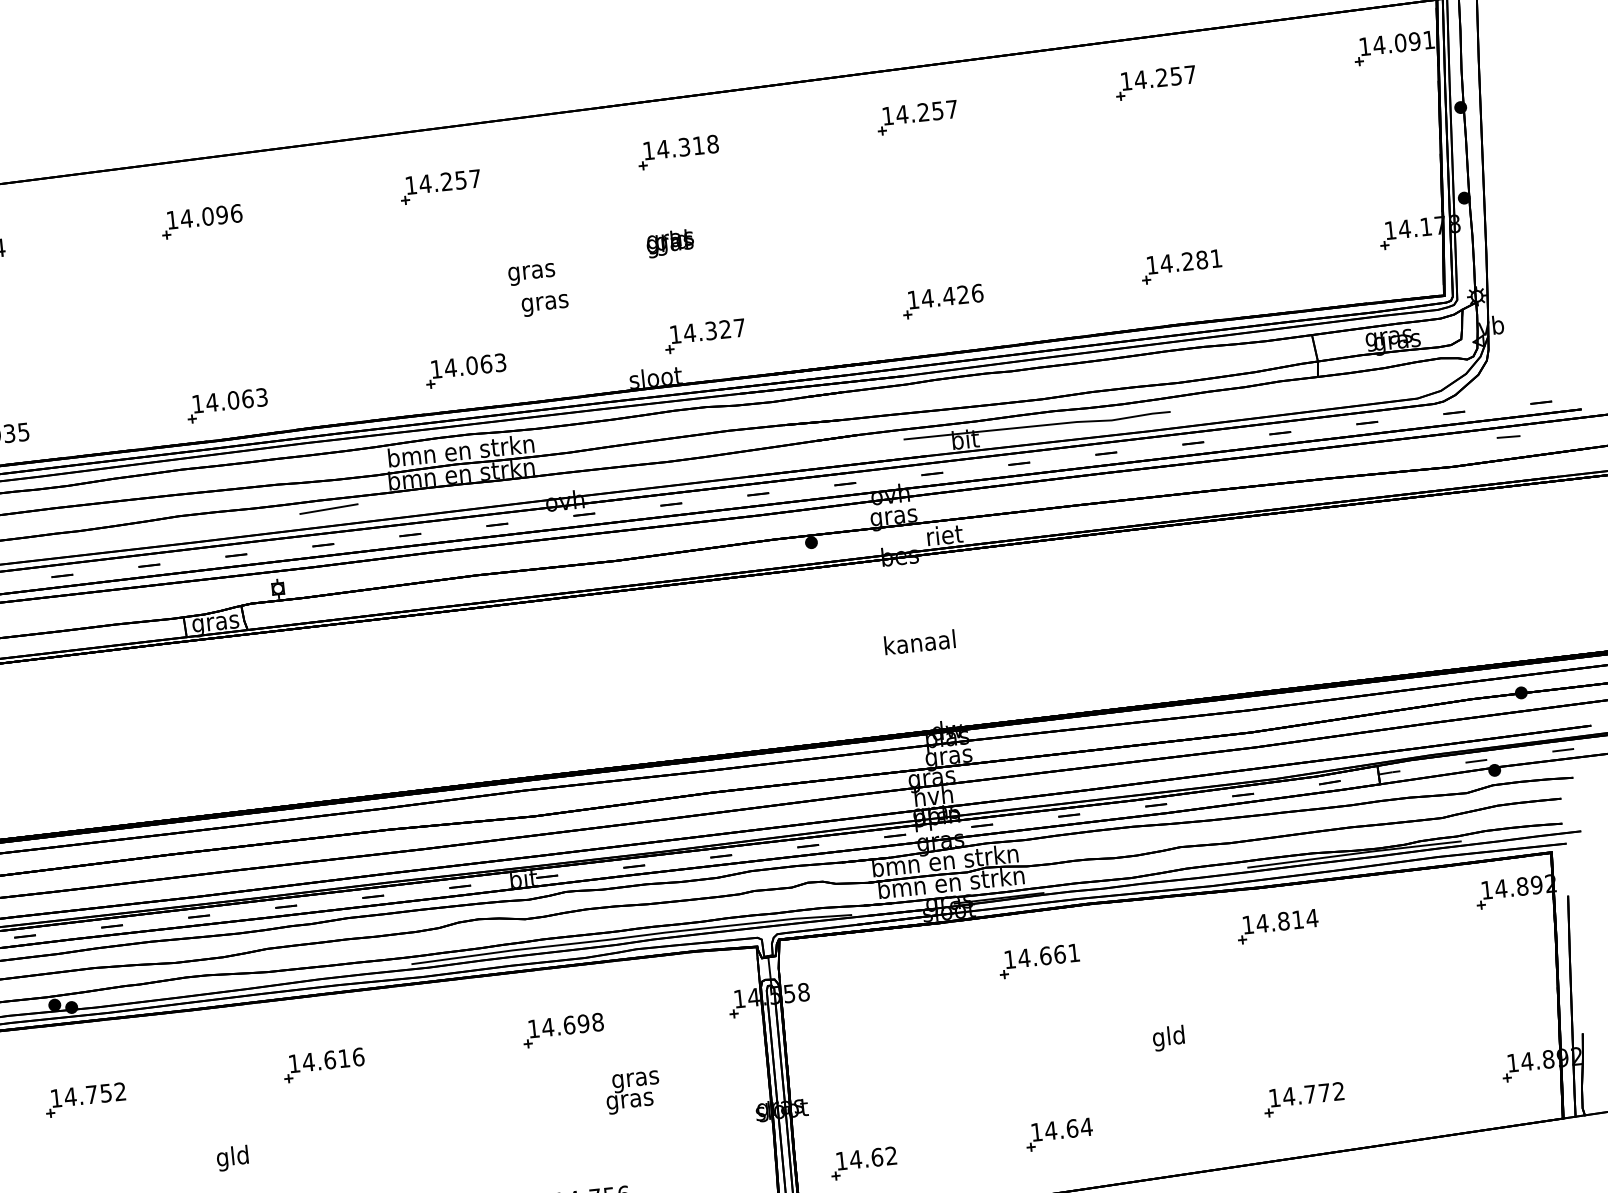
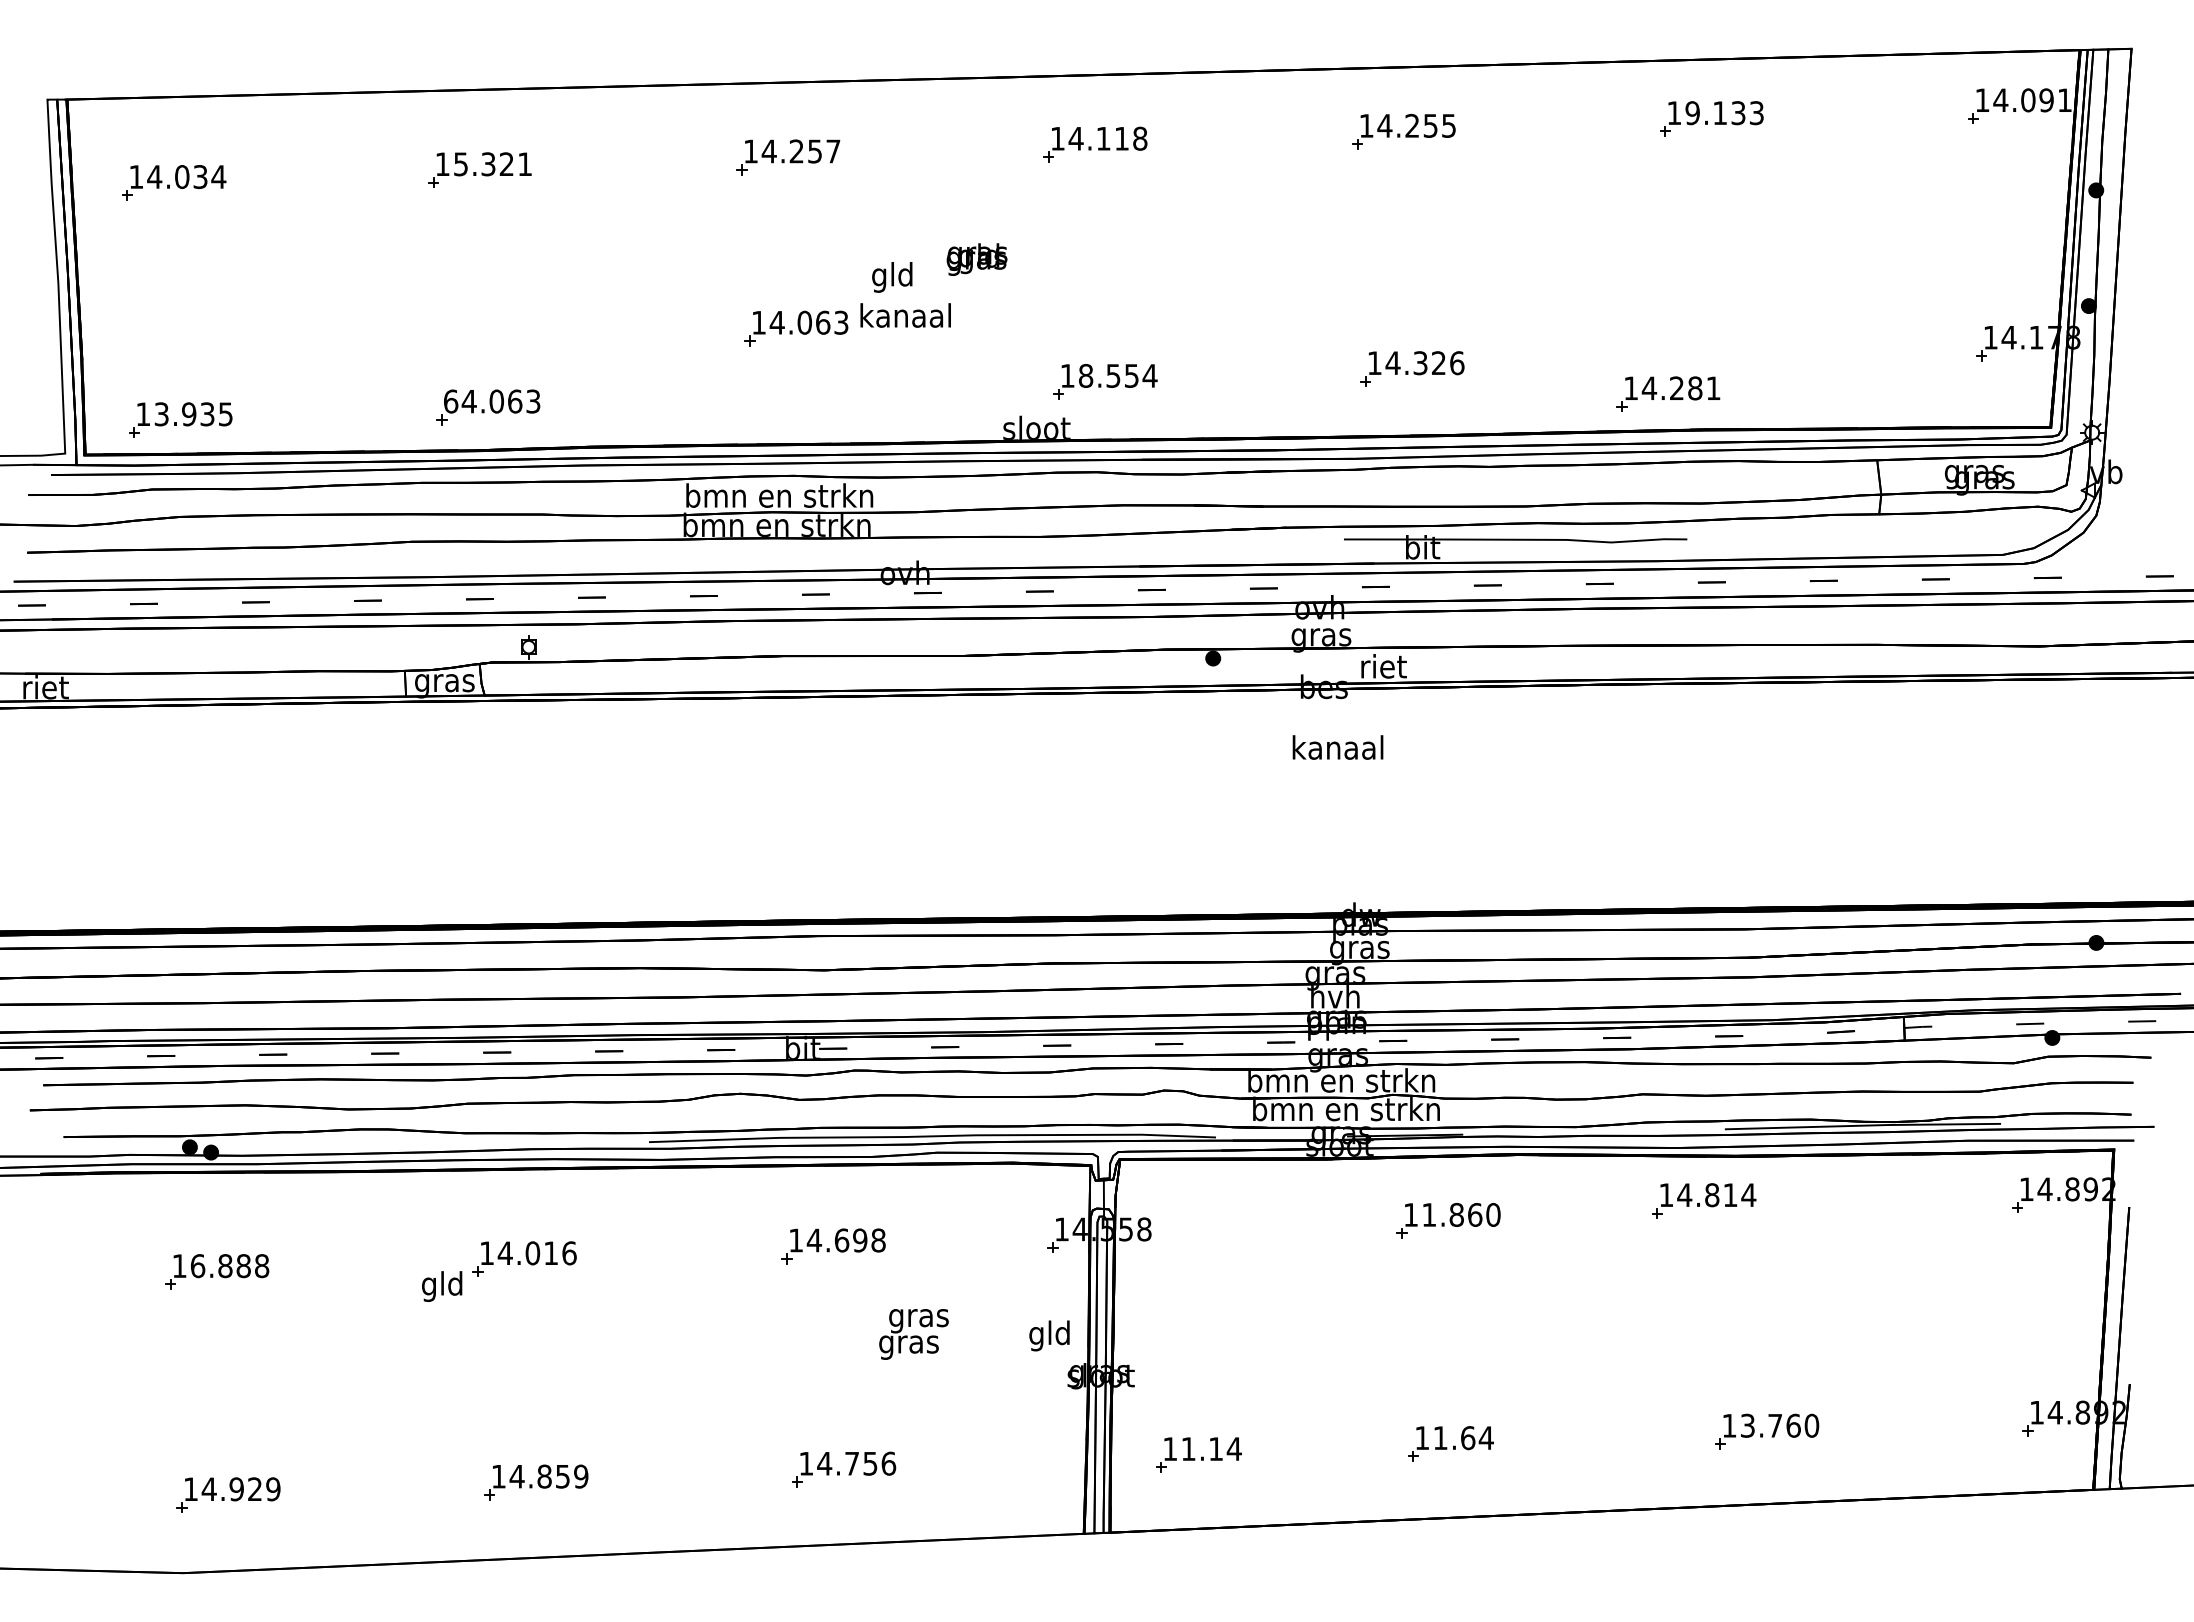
text: (1165, 77) -> (1724, 113), 14.257 -> 19.133
text: (951, 109) -> (1448, 125), 14.257 -> 14.255
text: (684, 146) -> (1103, 138), 14.318 -> 14.118
text: (211, 216) -> (492, 164), 14.096 -> 15.321
text: (669, 243) -> (976, 259), moved
part: (1181, 266) -> (1668, 393), moved
text: (531, 272) -> (892, 277), gras -> gld
text: (948, 296) -> (1420, 363), 14.426 -> 14.326
text: (544, 302) -> (905, 318), gras -> kanaal
text: (714, 330) -> (1117, 375), 14.327 -> 18.554
part: (466, 370) -> (796, 328), moved
text: (198, 403) -> (451, 401), 14.063 -> 64.063
line: (1508, 436) -> (2113, 615), removed
line: (328, 509) -> (603, 552), removed
text: (919, 642) -> (1337, 747), moved
part: (1278, 926) -> (1704, 1200), moved
text: (1048, 955) -> (1460, 1214), 14.661 -> 11.860
text: (1168, 1037) -> (1049, 1335), moved
text: (329, 1060) -> (532, 1253), 14.616 -> 14.016
text: (1313, 1093) -> (1779, 1425), 14.772 -> 13.760
text: (95, 1094) -> (229, 1266), 14.752 -> 16.888
text: (1050, 1130) -> (1440, 1437), 14.64 -> 11.64
text: (233, 1158) -> (442, 1286), moved
text: (873, 1158) -> (1211, 1449), 14.62 -> 11.14

